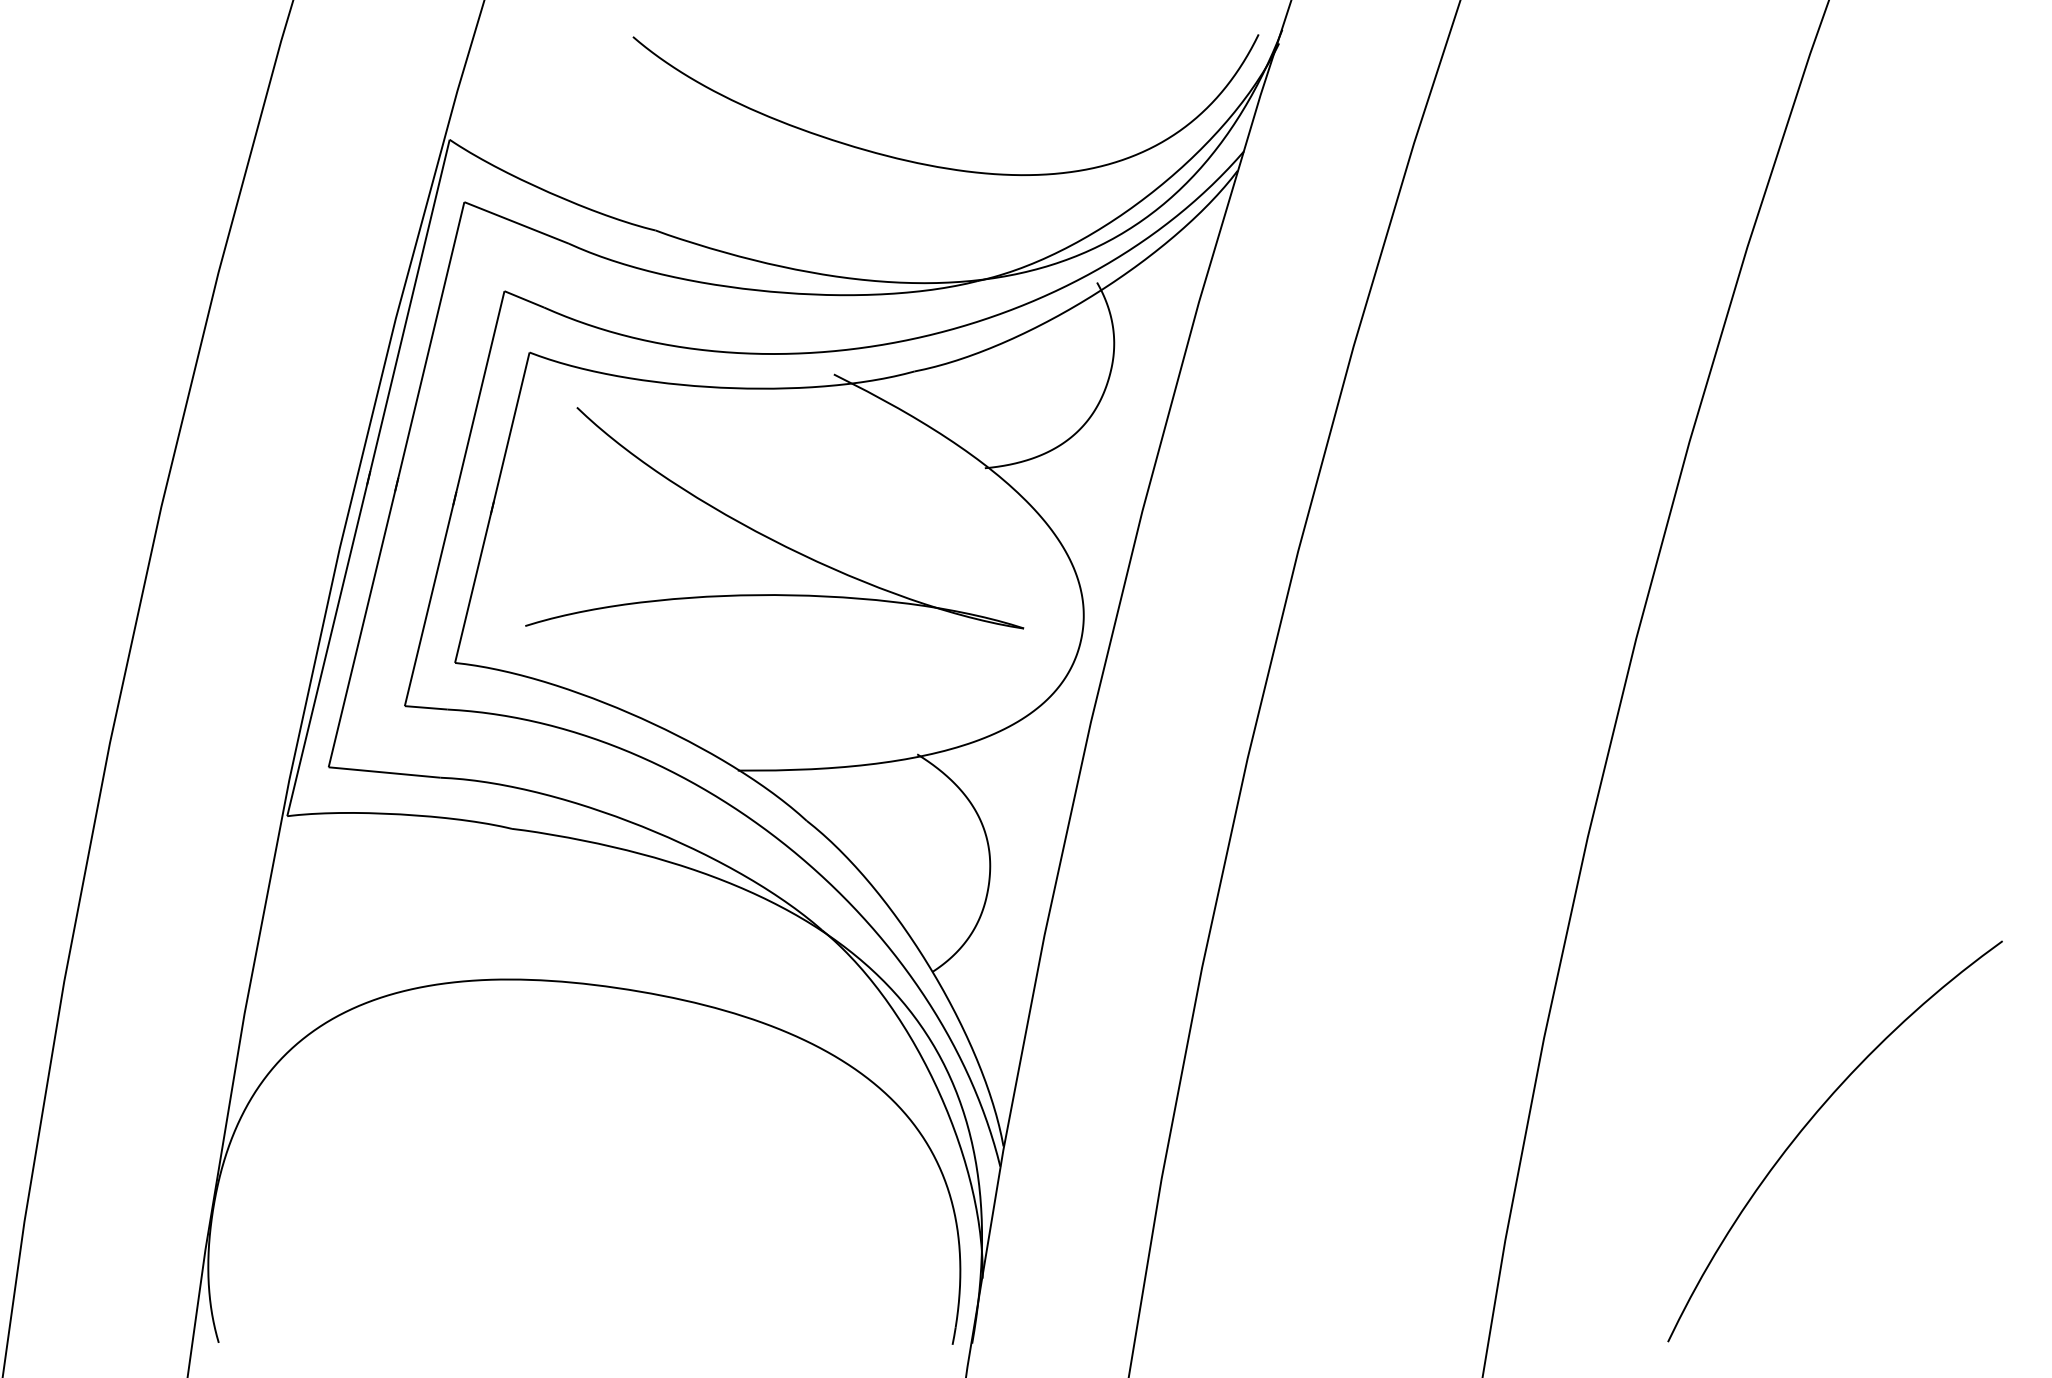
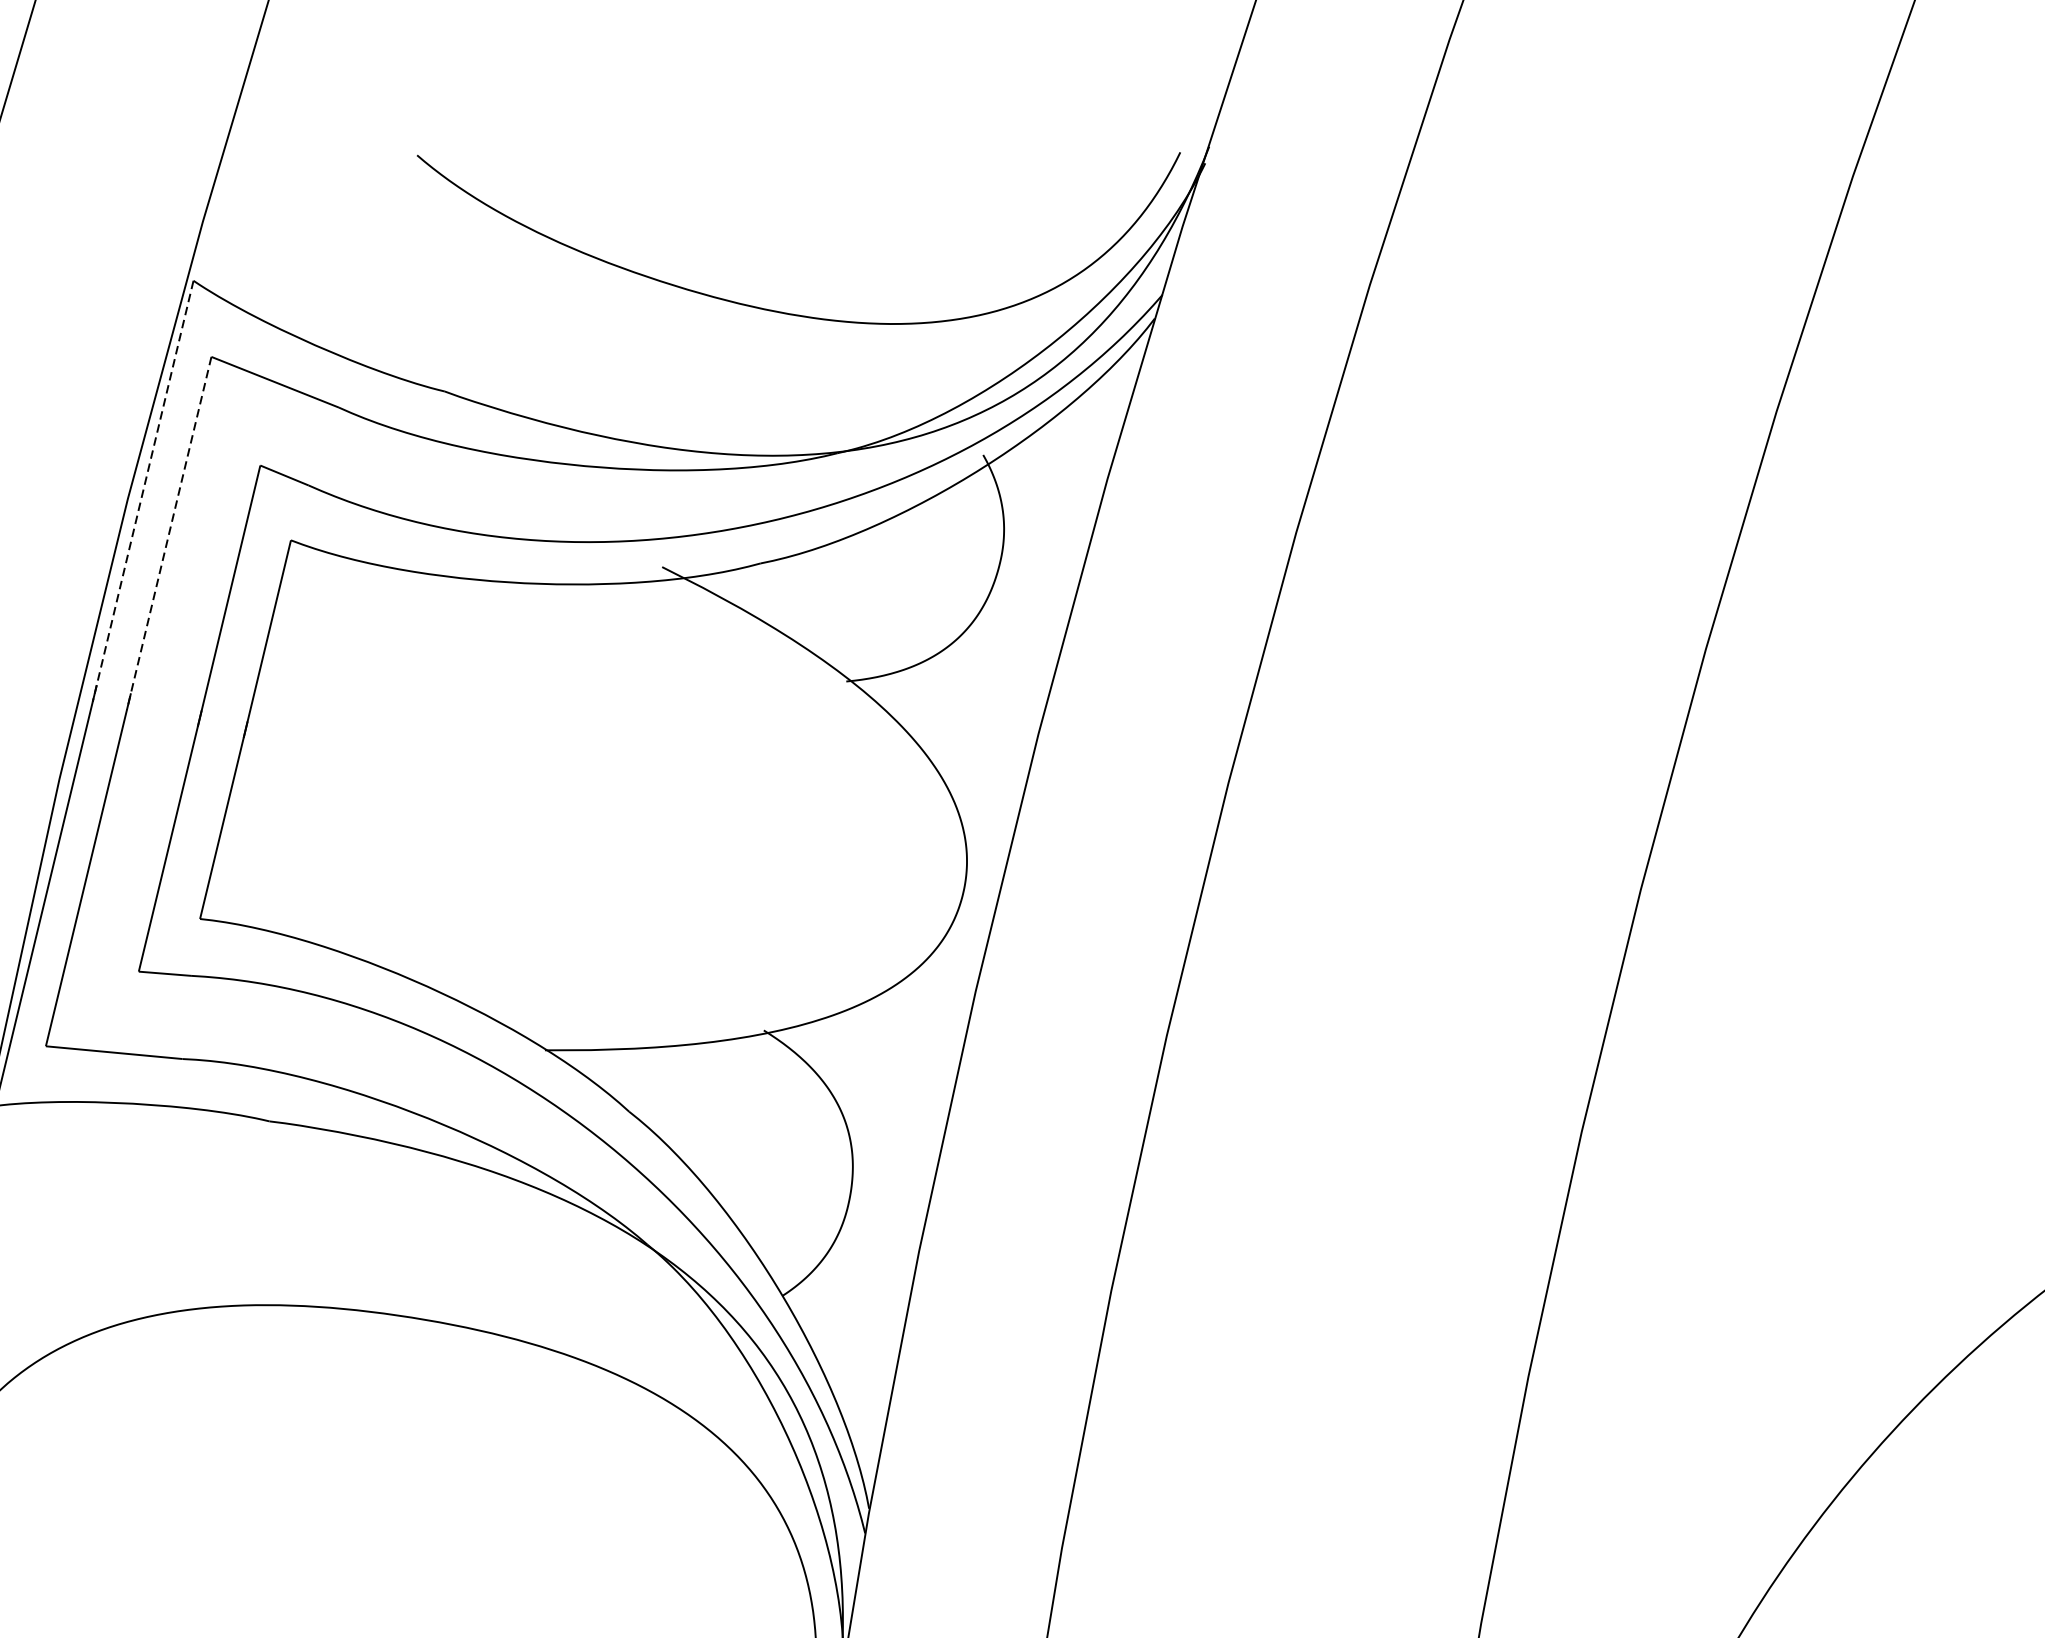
line: (408, 312) -> (143, 491), solid -> dashed
line: (429, 346) -> (168, 532), solid -> dashed
part: (766, 535) -> (579, 763), removed

